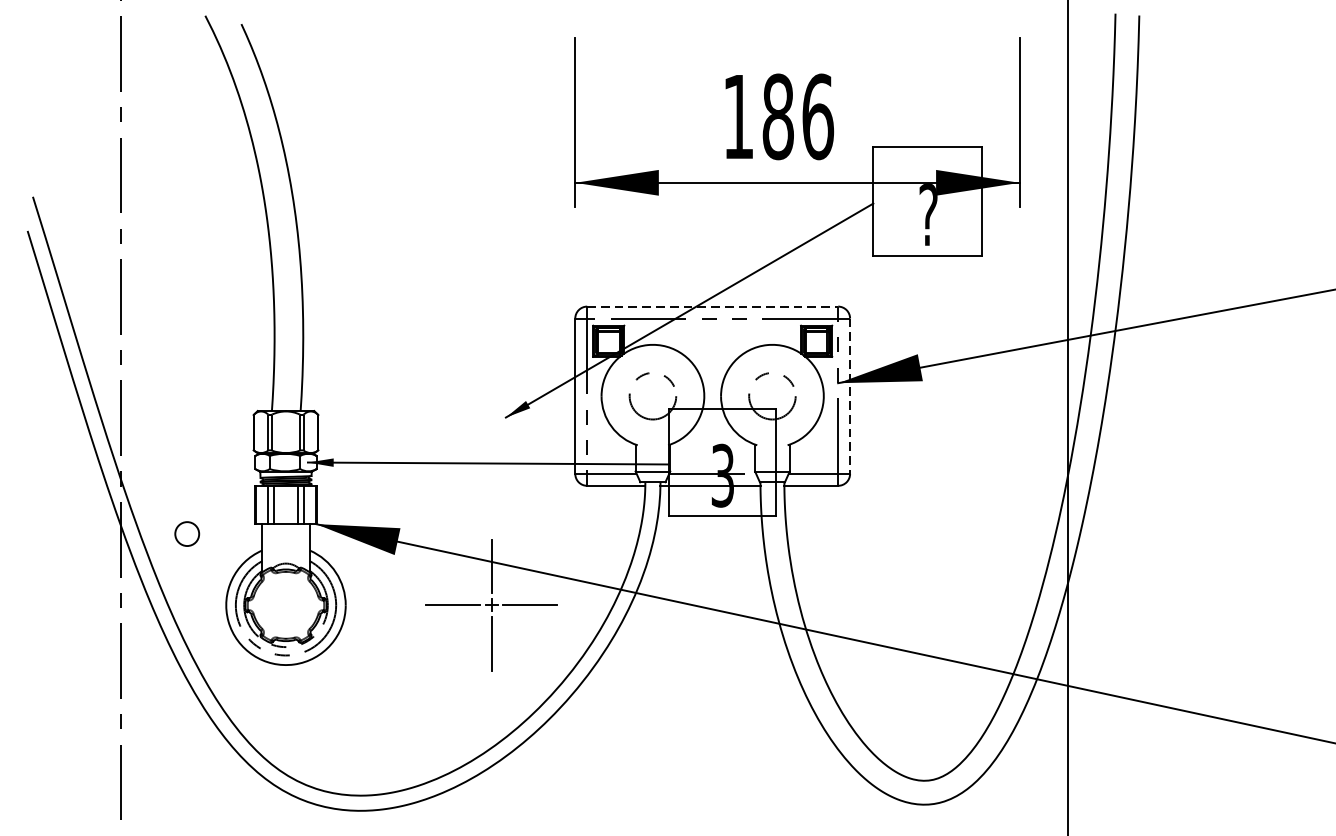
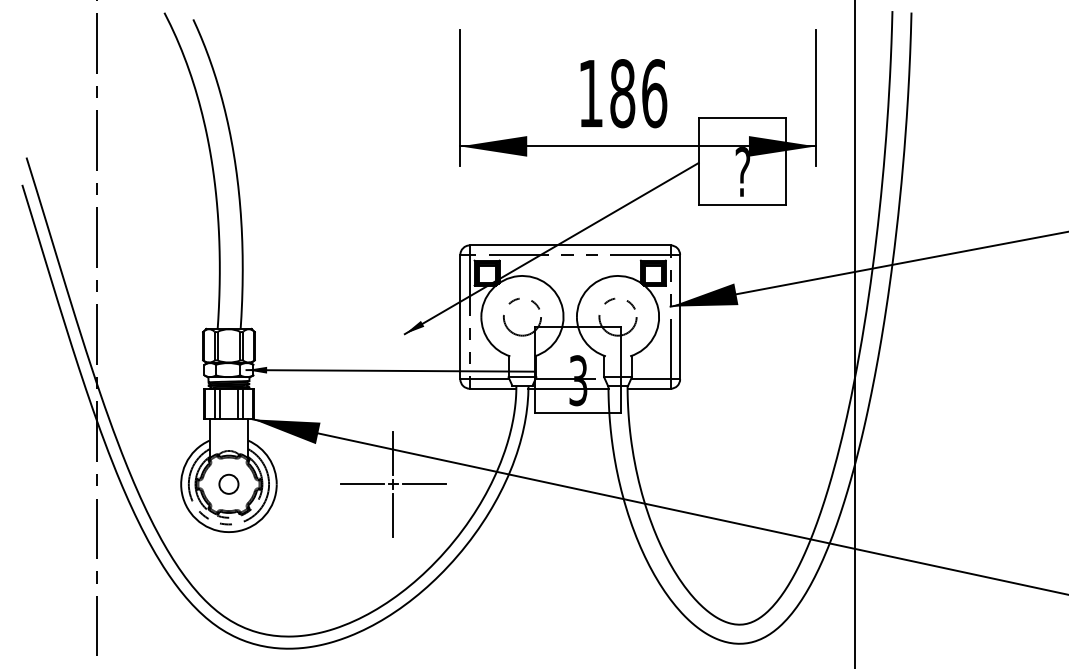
line: (713, 306) -> (570, 245), dashed -> solid
line: (850, 396) -> (680, 317), dashed -> solid
circle: (186, 533) -> (228, 483), moved

